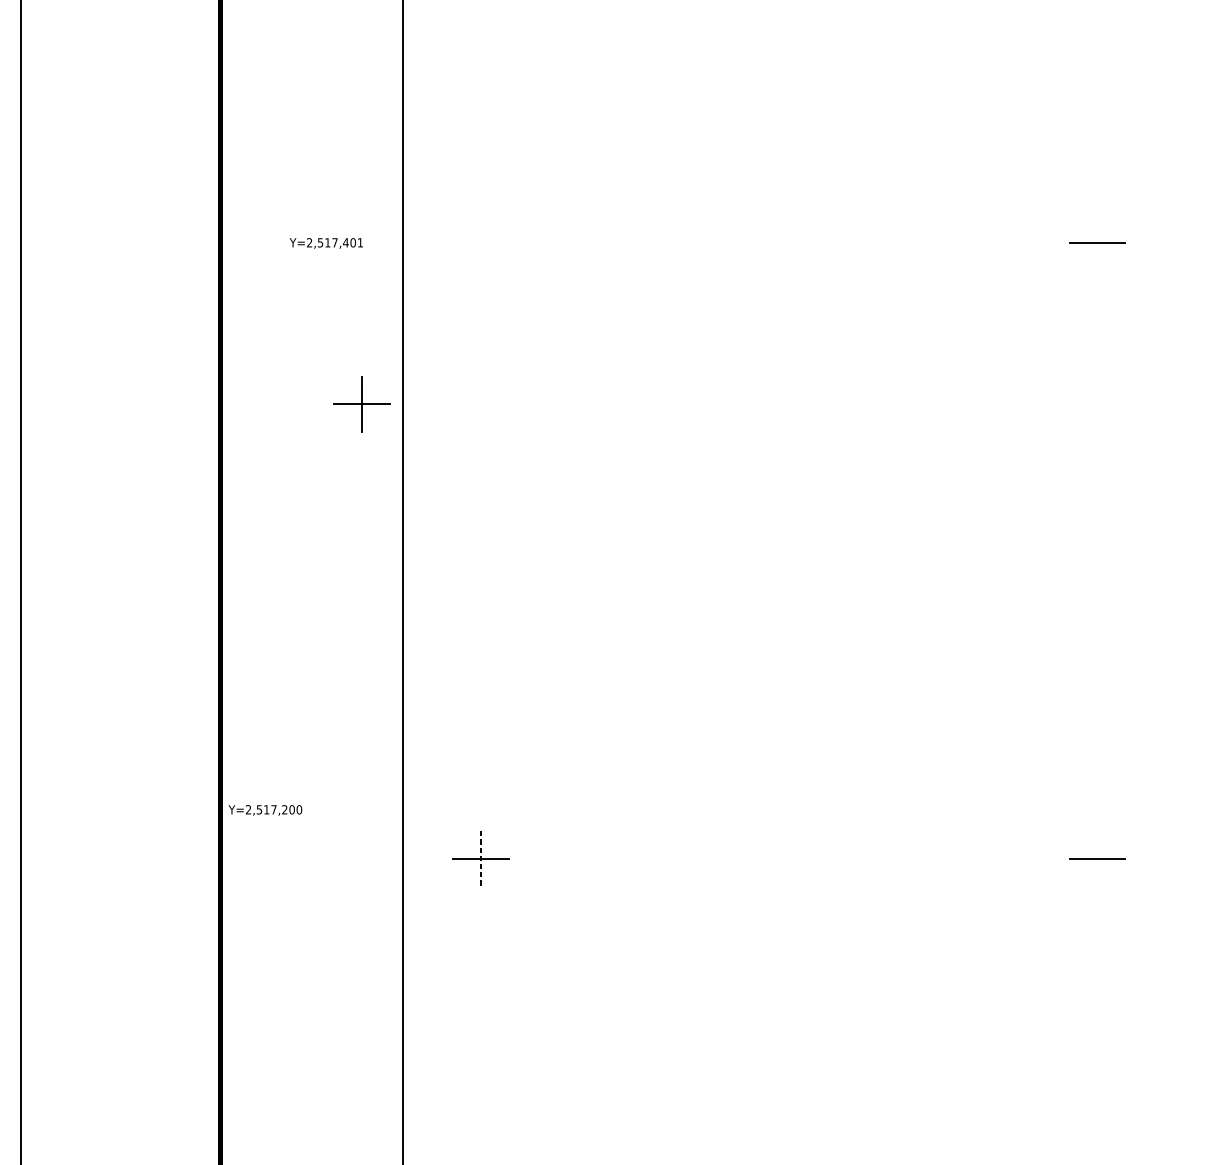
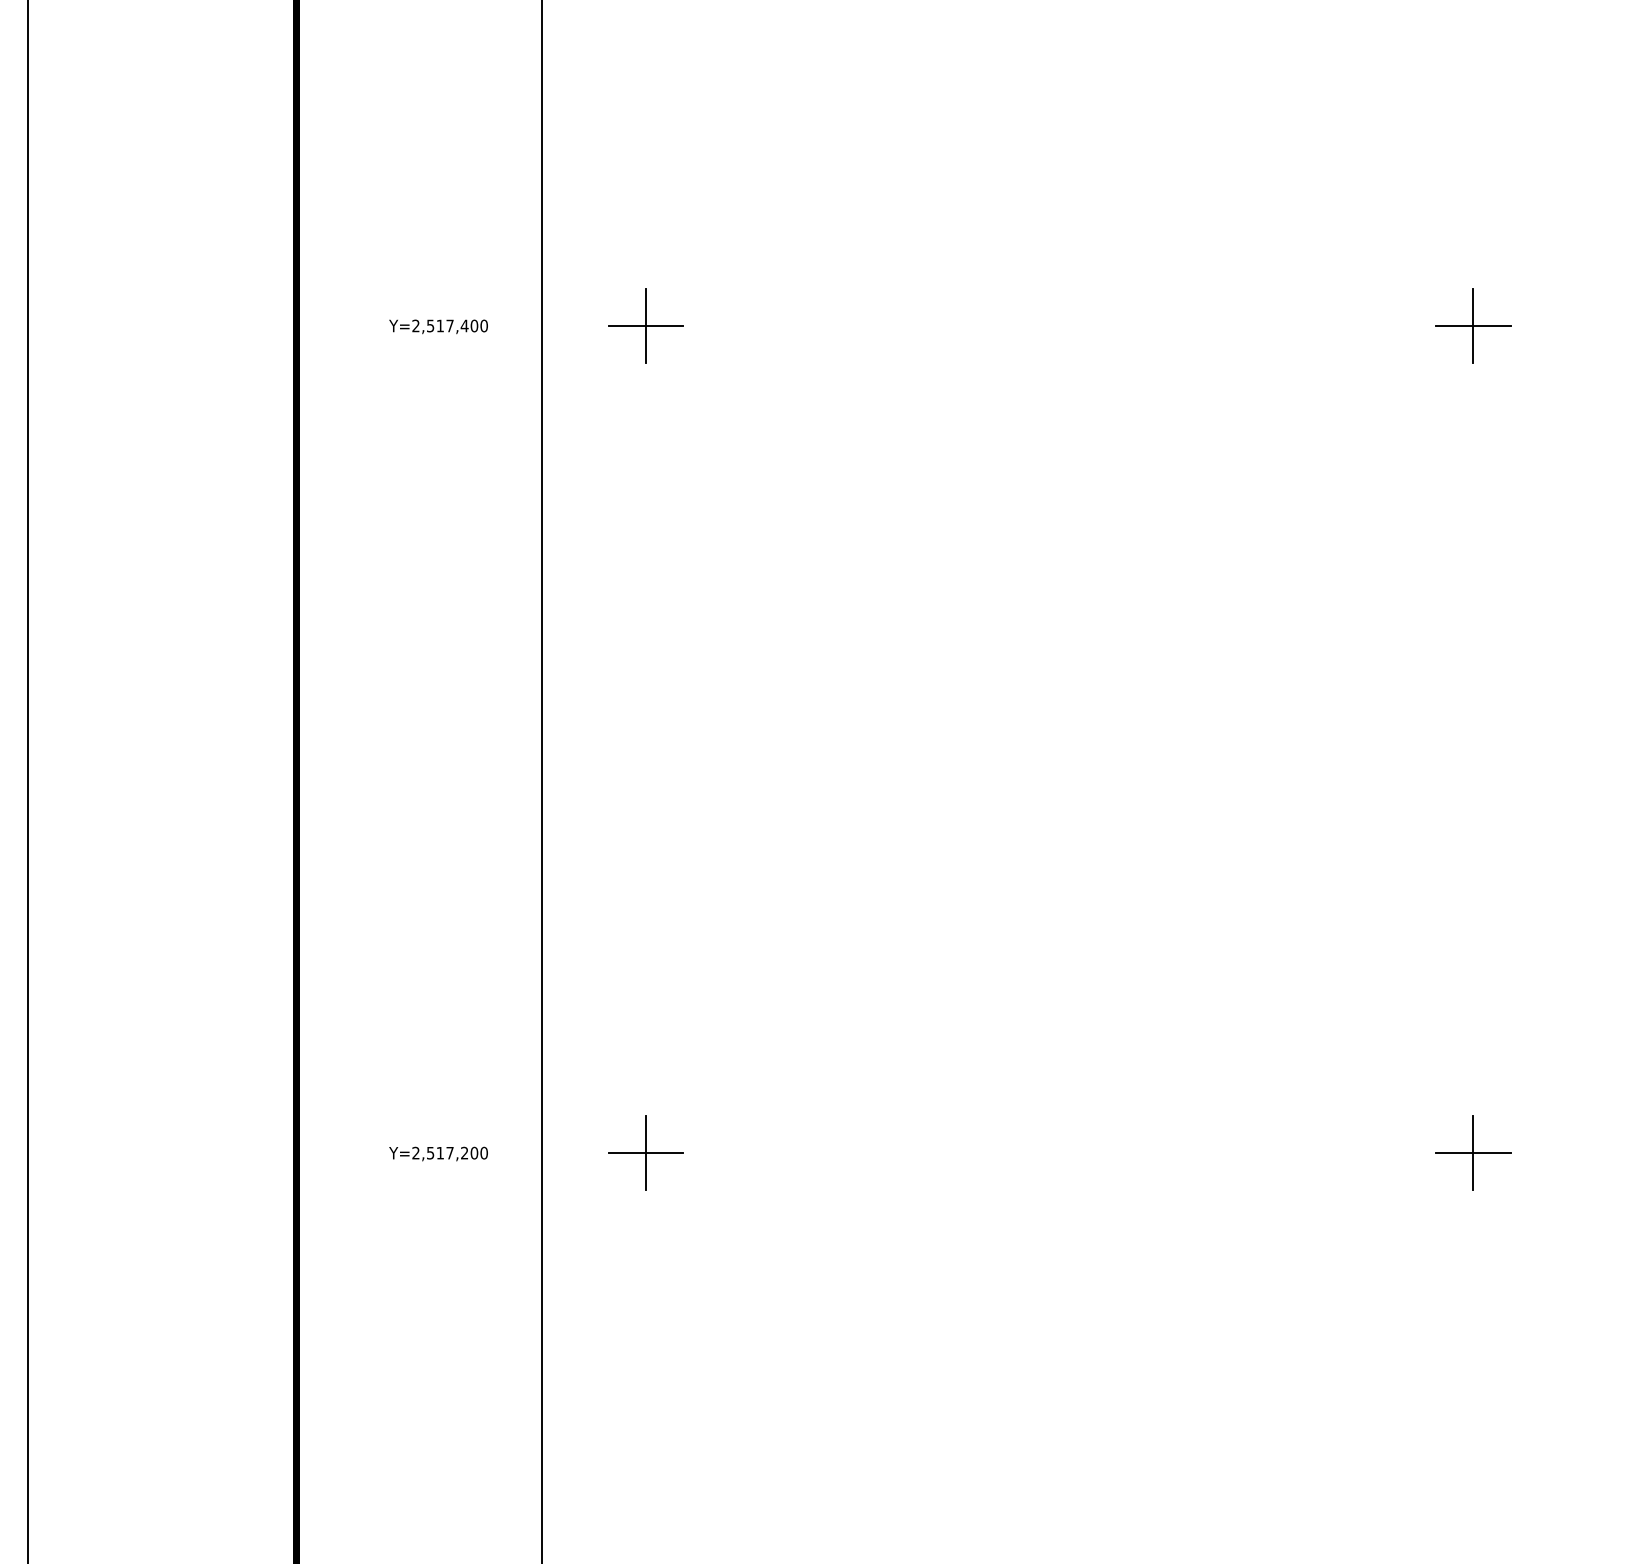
text: (359, 242) -> (483, 325), Y=2,517,401 -> Y=2,517,400
line: (1097, 242) -> (1473, 325), added
part: (361, 404) -> (645, 325), moved
text: (265, 810) -> (438, 1153), moved
line: (1097, 858) -> (1473, 1152), added
line: (481, 859) -> (646, 1153), dashed -> solid

